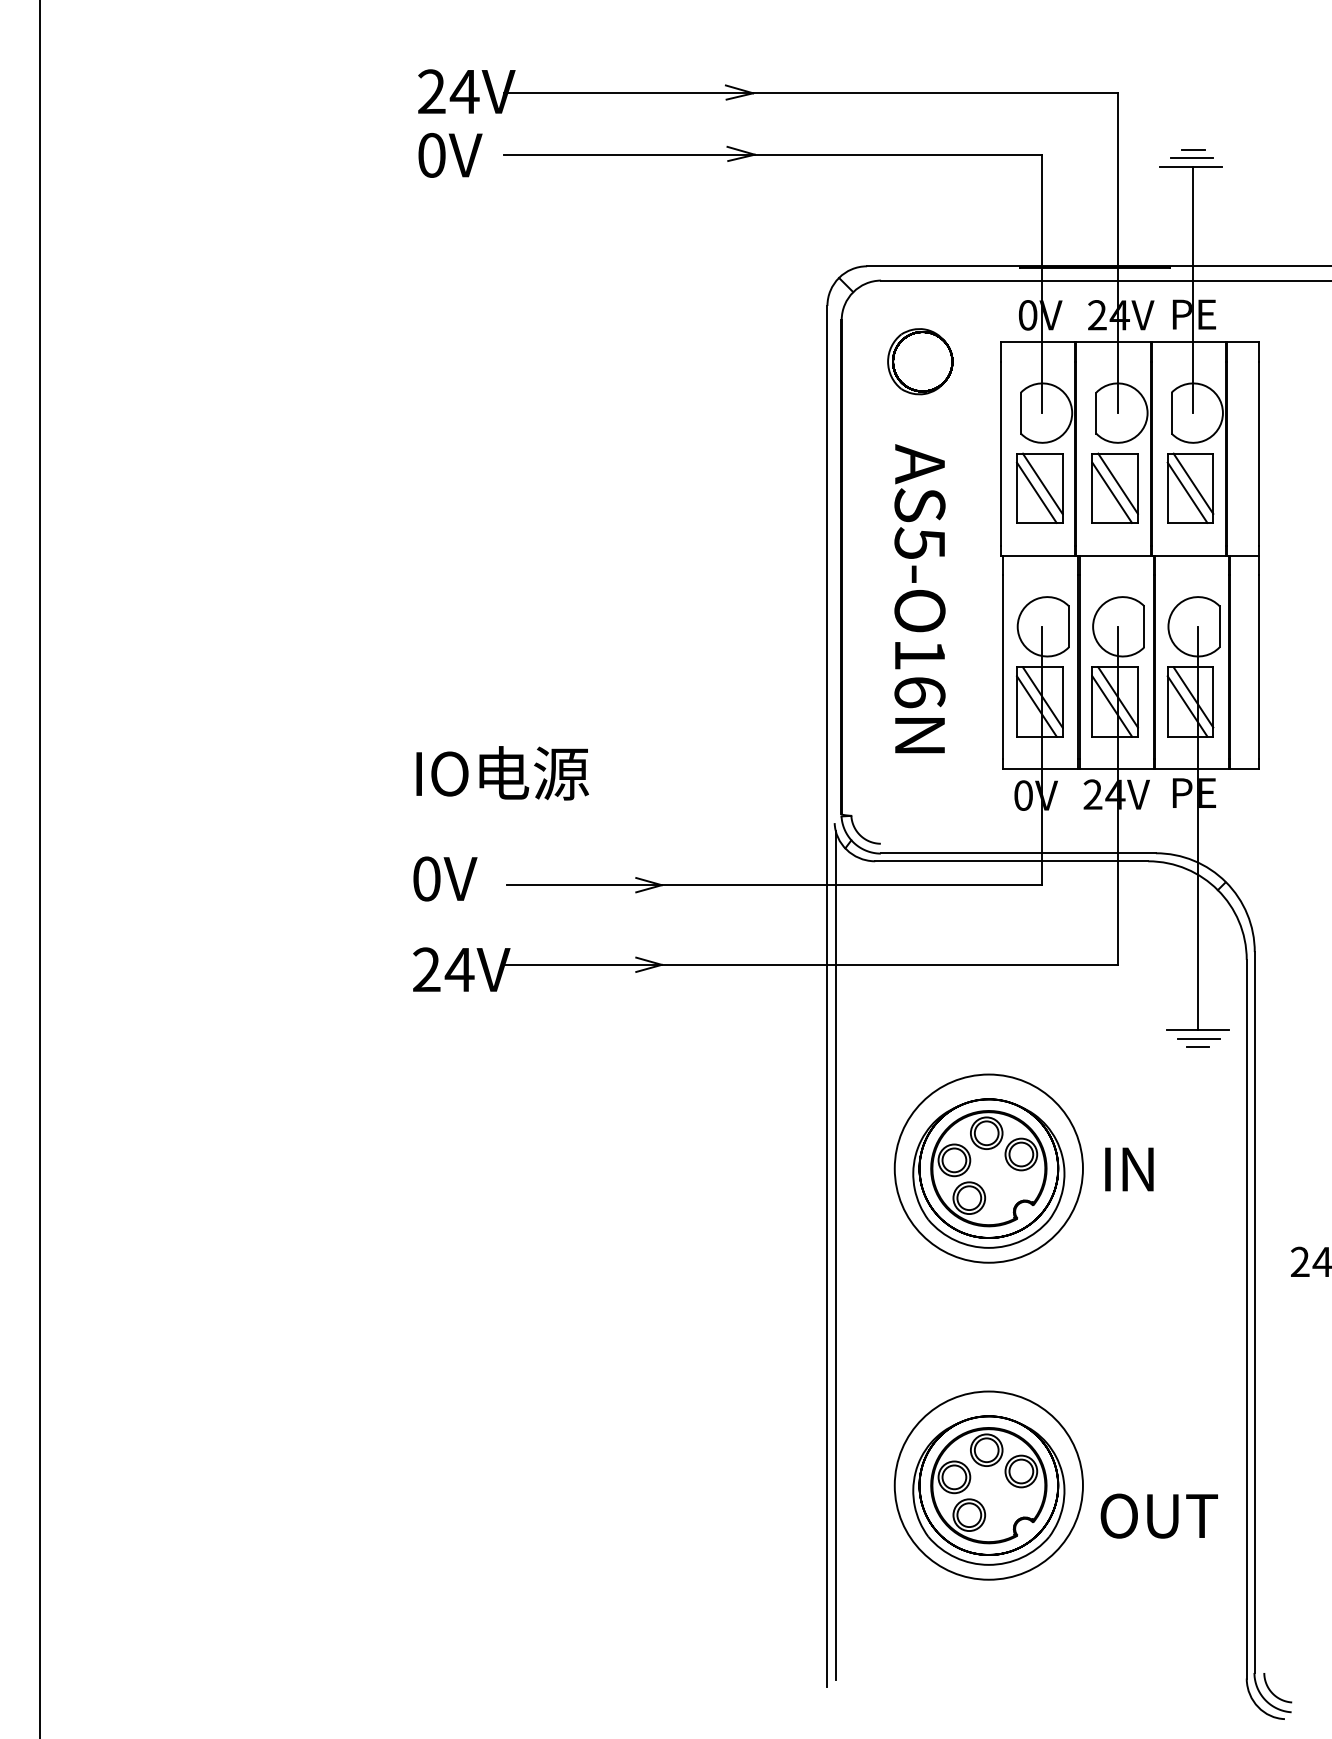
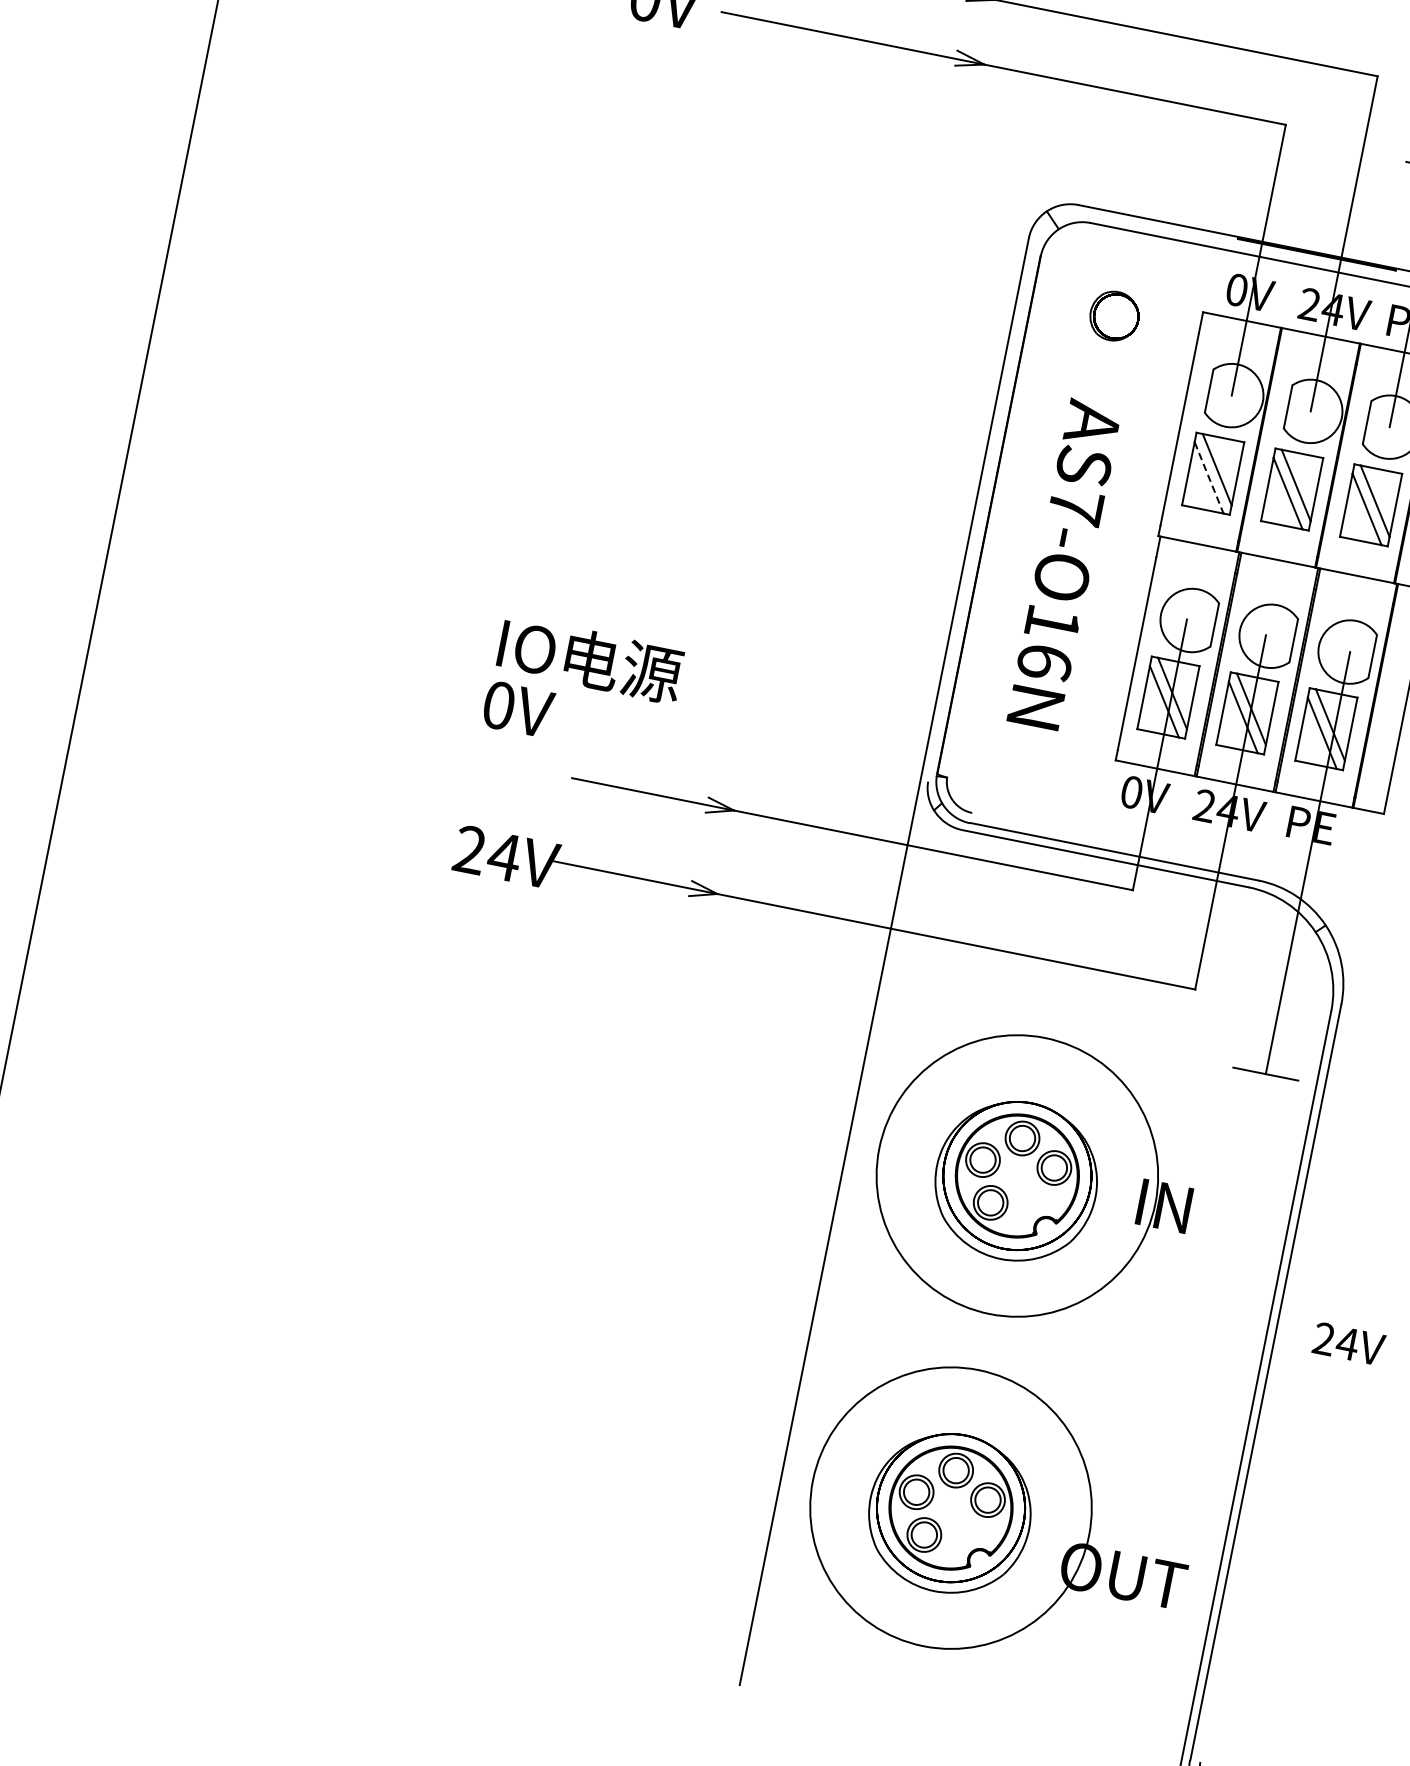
part: (920, 361) -> (1114, 315), size x0.7
line: (1037, 493) -> (1209, 478), solid -> dashed
text: (919, 543) -> (1075, 506), AS5-O16N -> AS7-O16N
text: (445, 878) -> (518, 708), moved
part: (1198, 1042) -> (1263, 1087), removed
circle: (988, 1168) -> (1017, 1175), size x1.4
line: (835, 1254) -> (838, 1233), removed
circle: (988, 1485) -> (950, 1507), size x1.4

